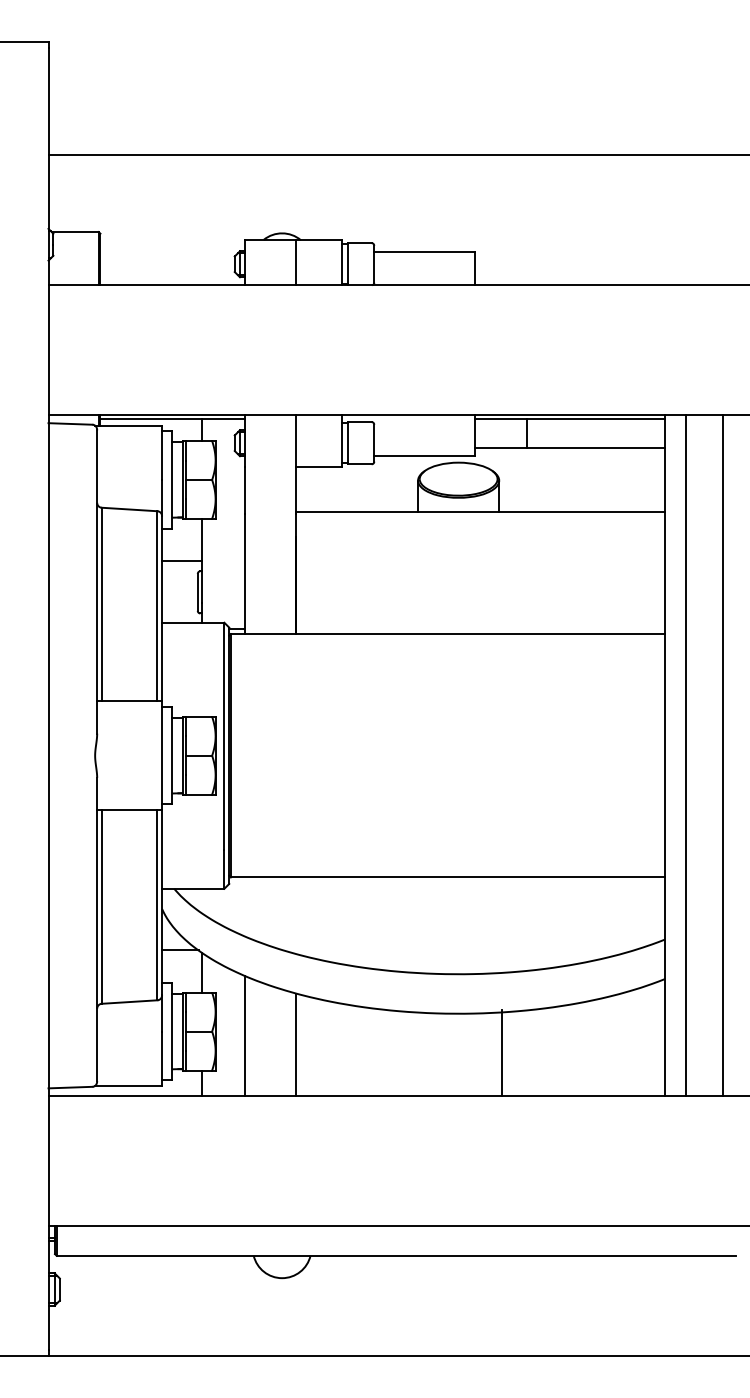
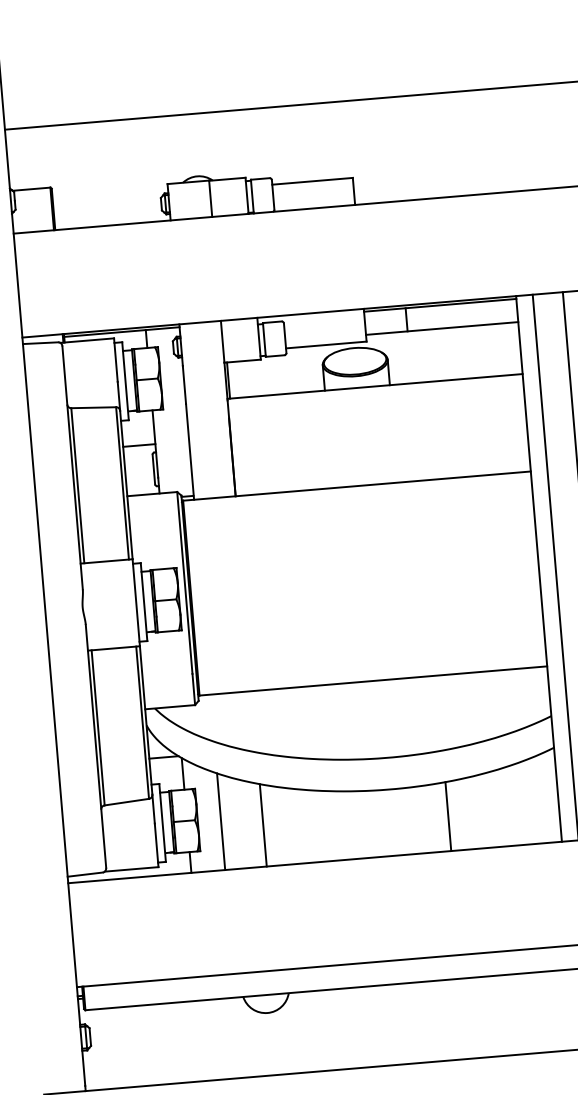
line: (299, 489) -> (228, 380), added
line: (501, 1053) -> (448, 816), moved

